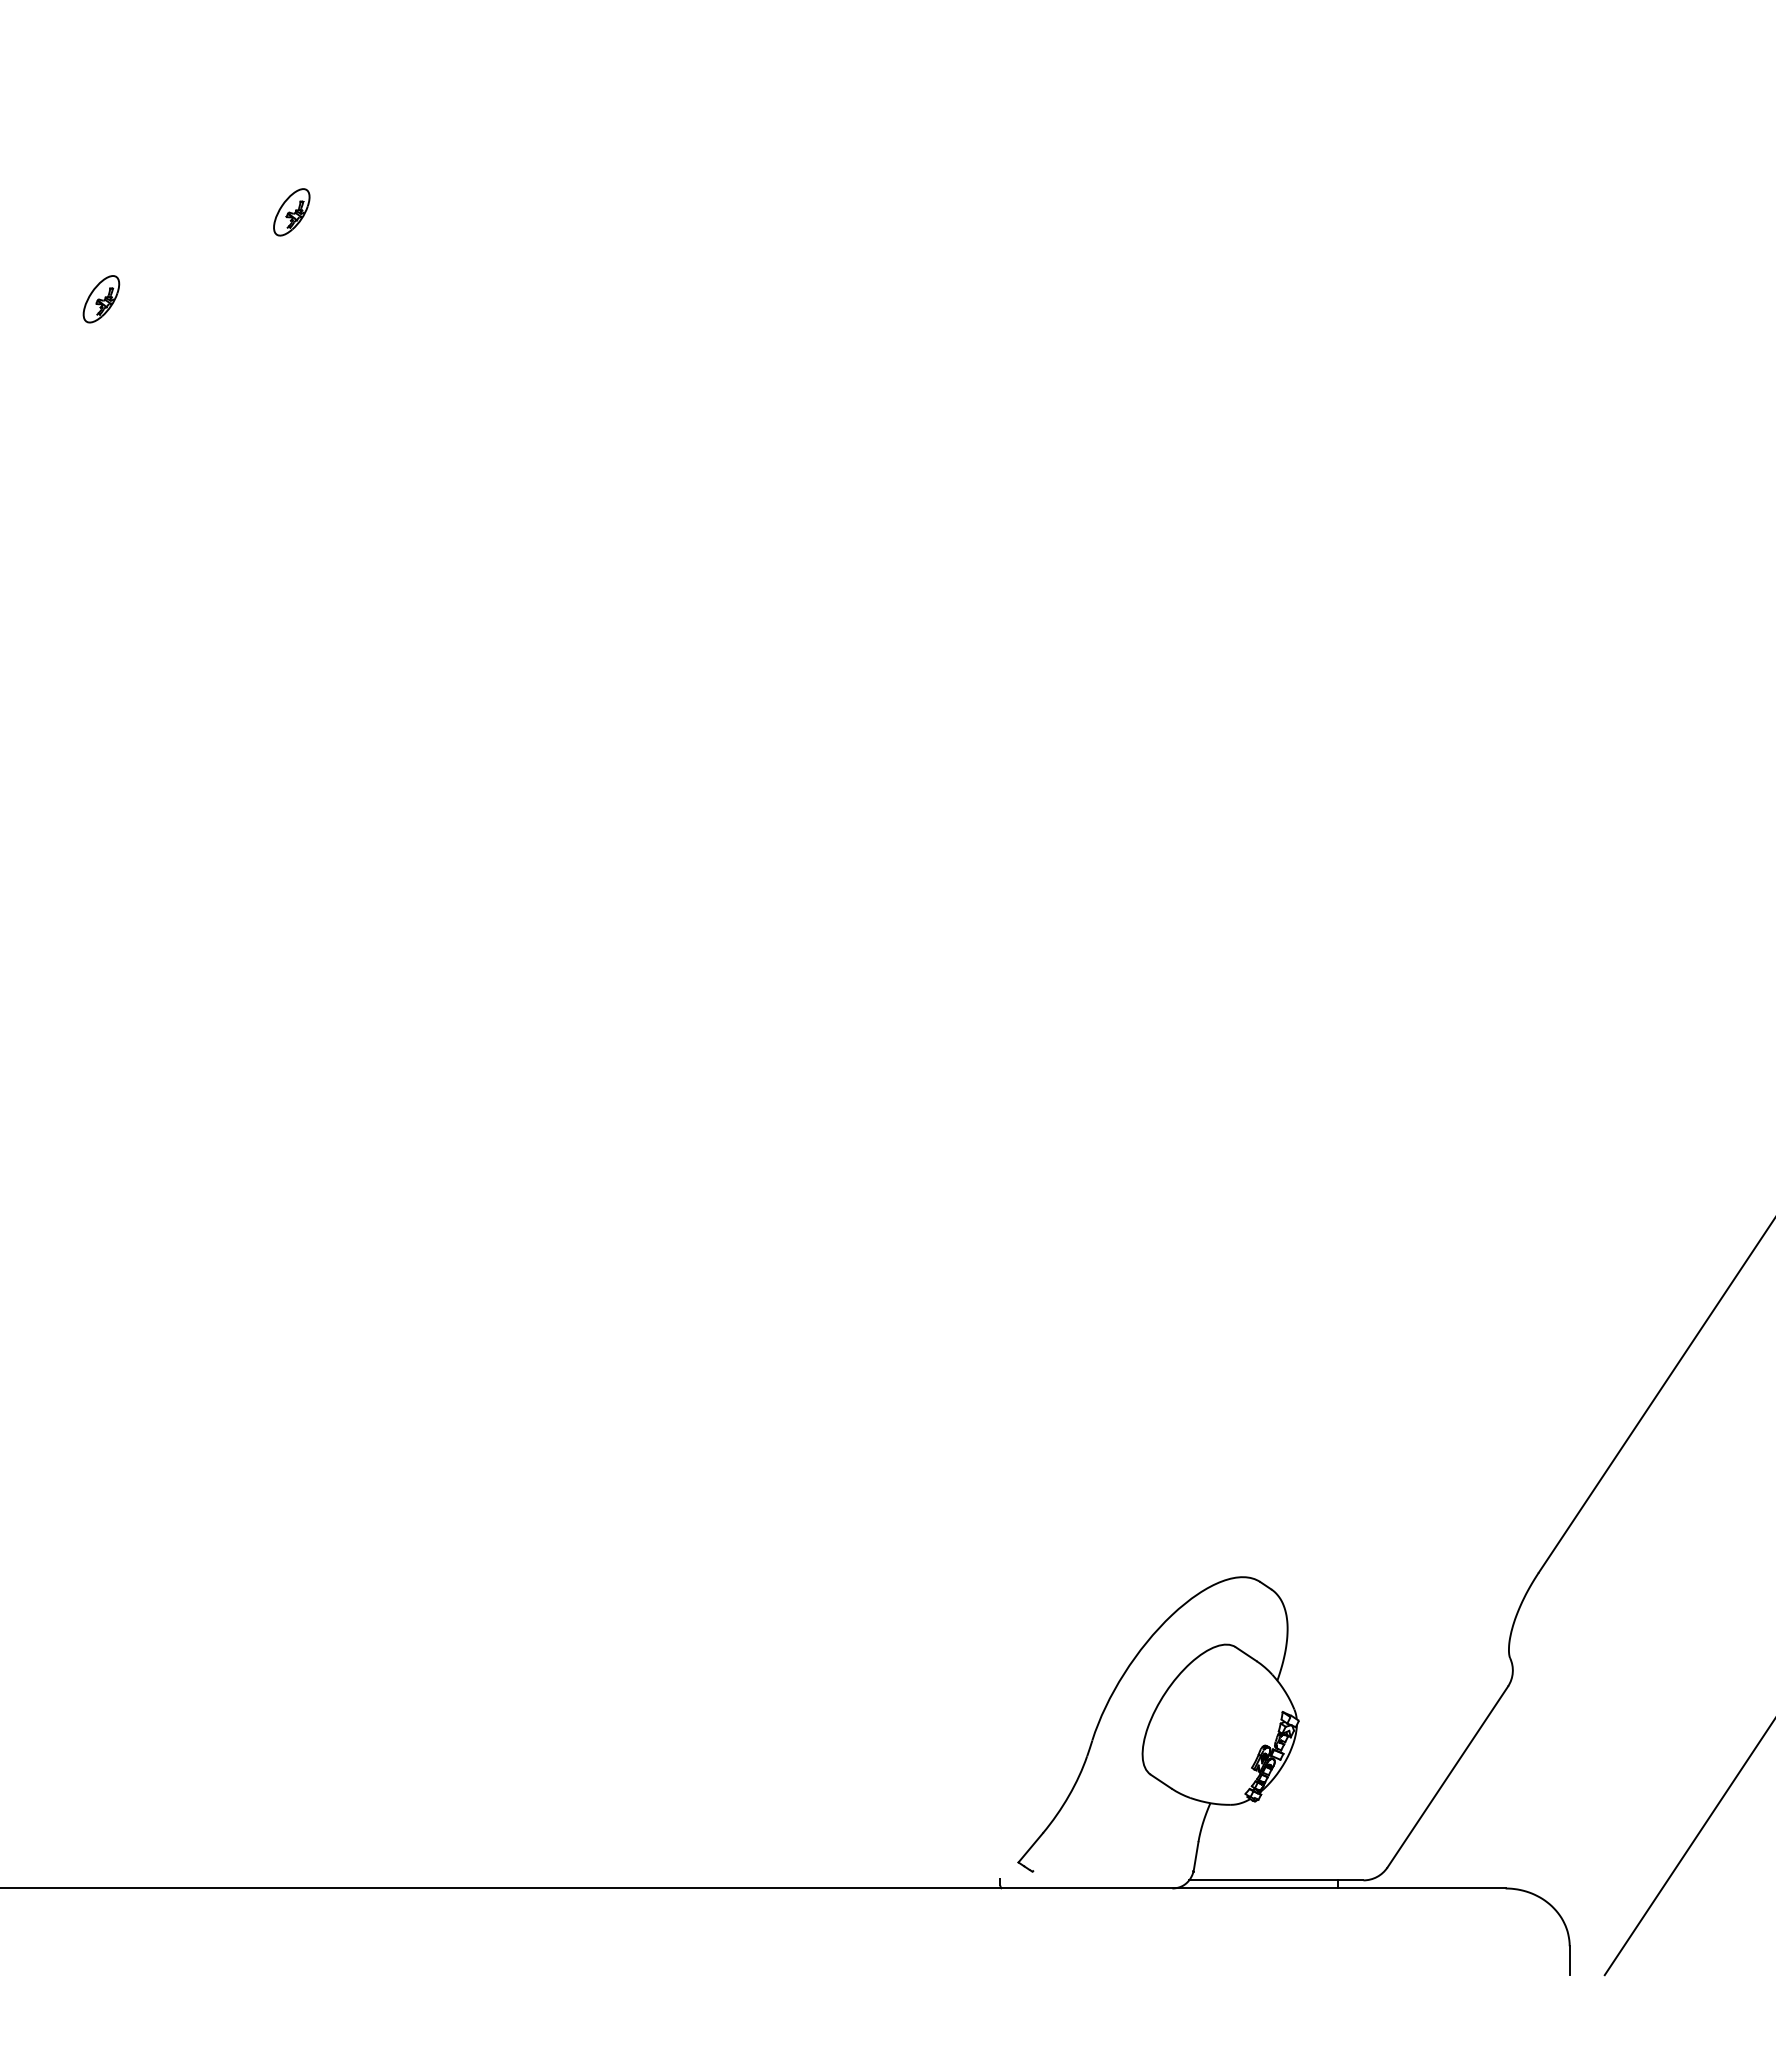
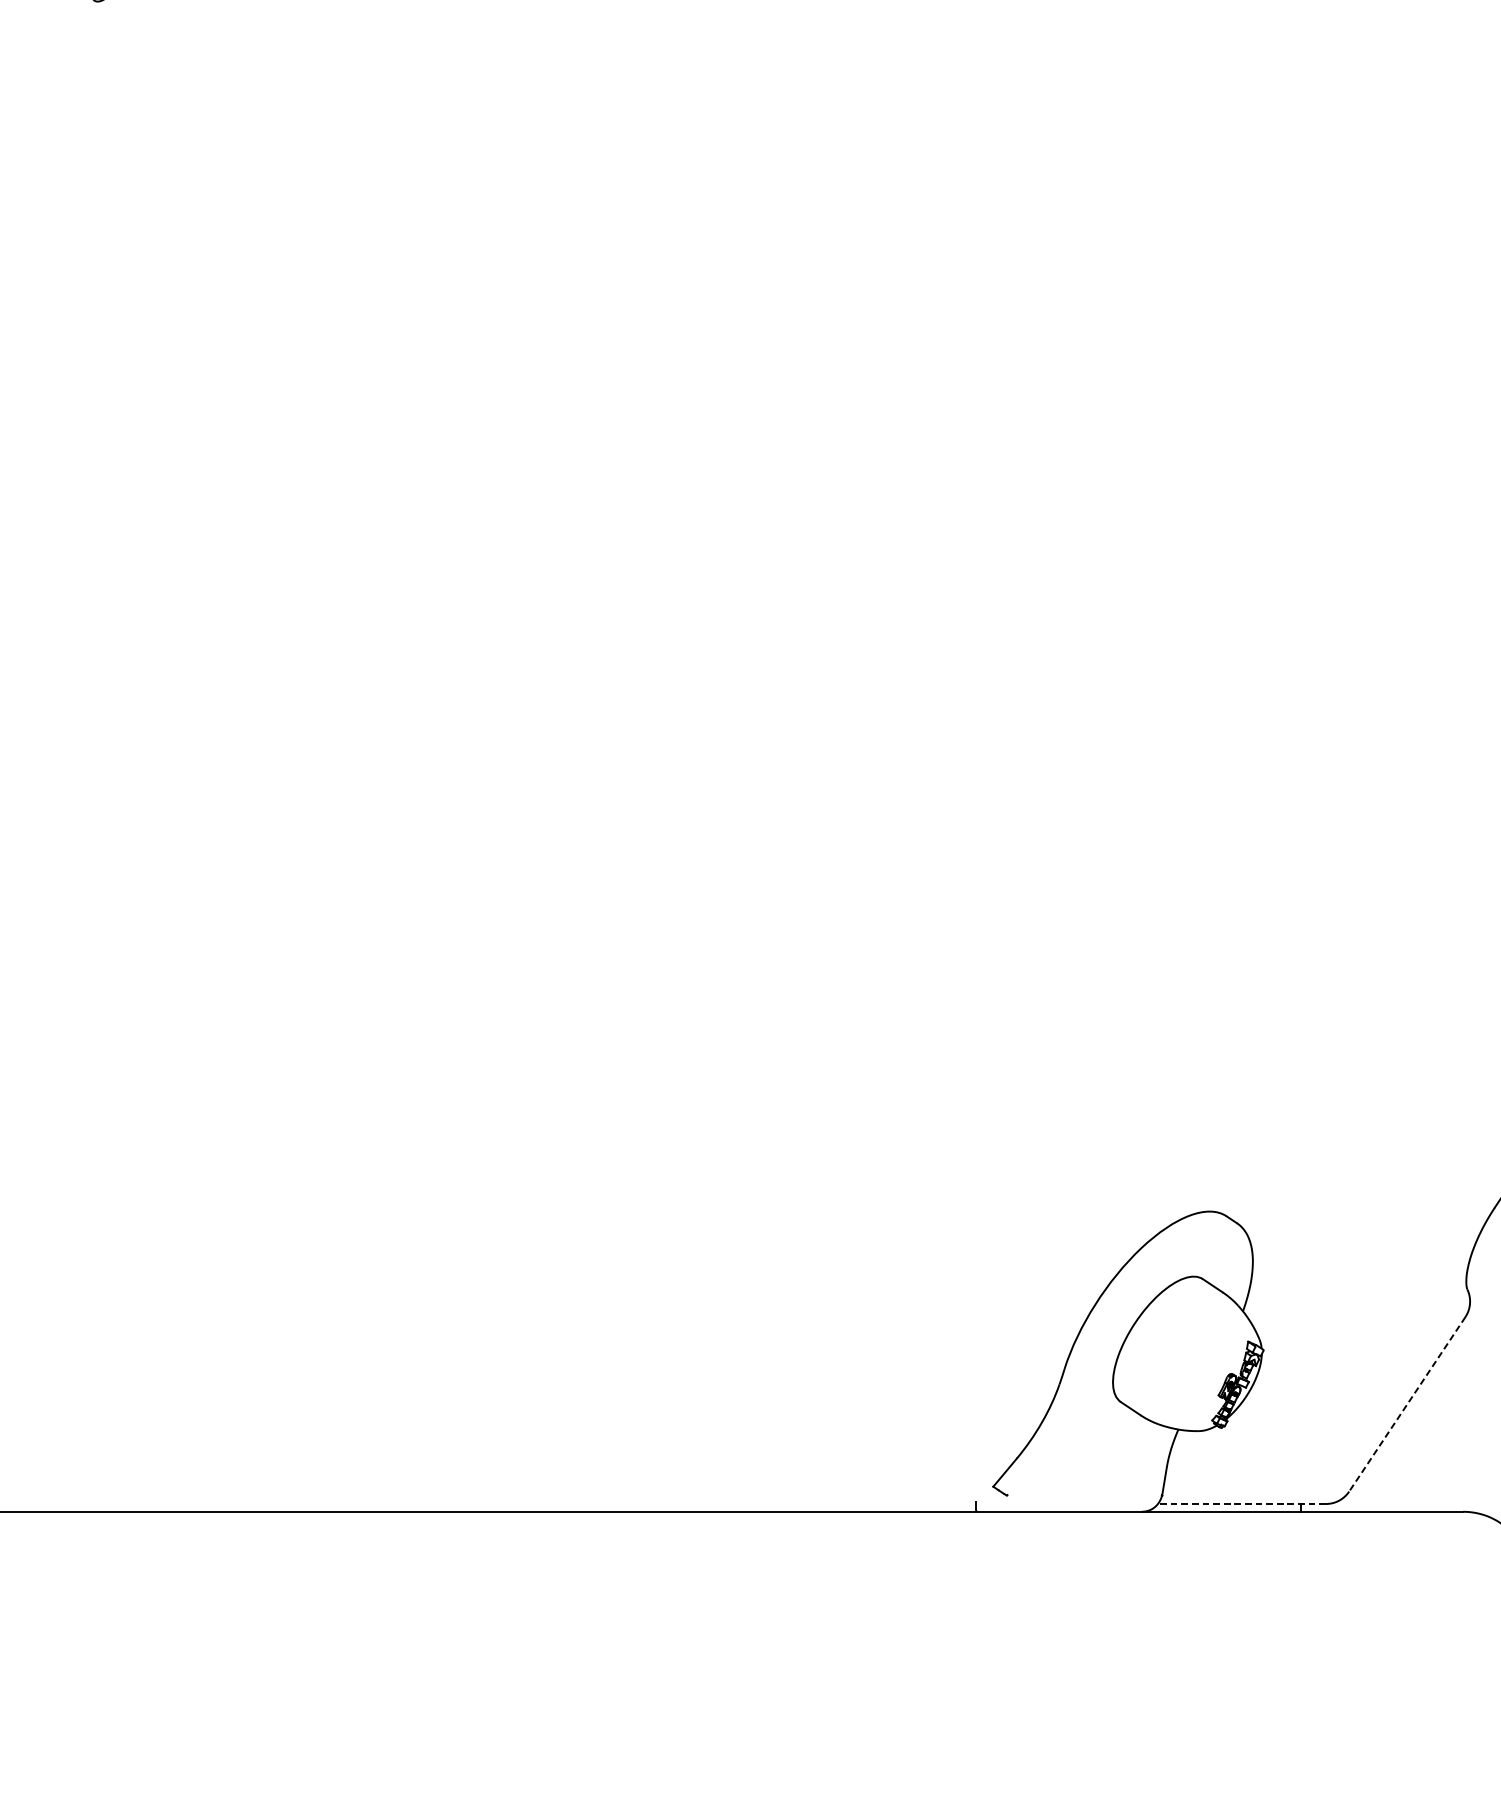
line: (1447, 1777) -> (1407, 1404), solid -> dashed
line: (1275, 1880) -> (1241, 1504), solid -> dashed

